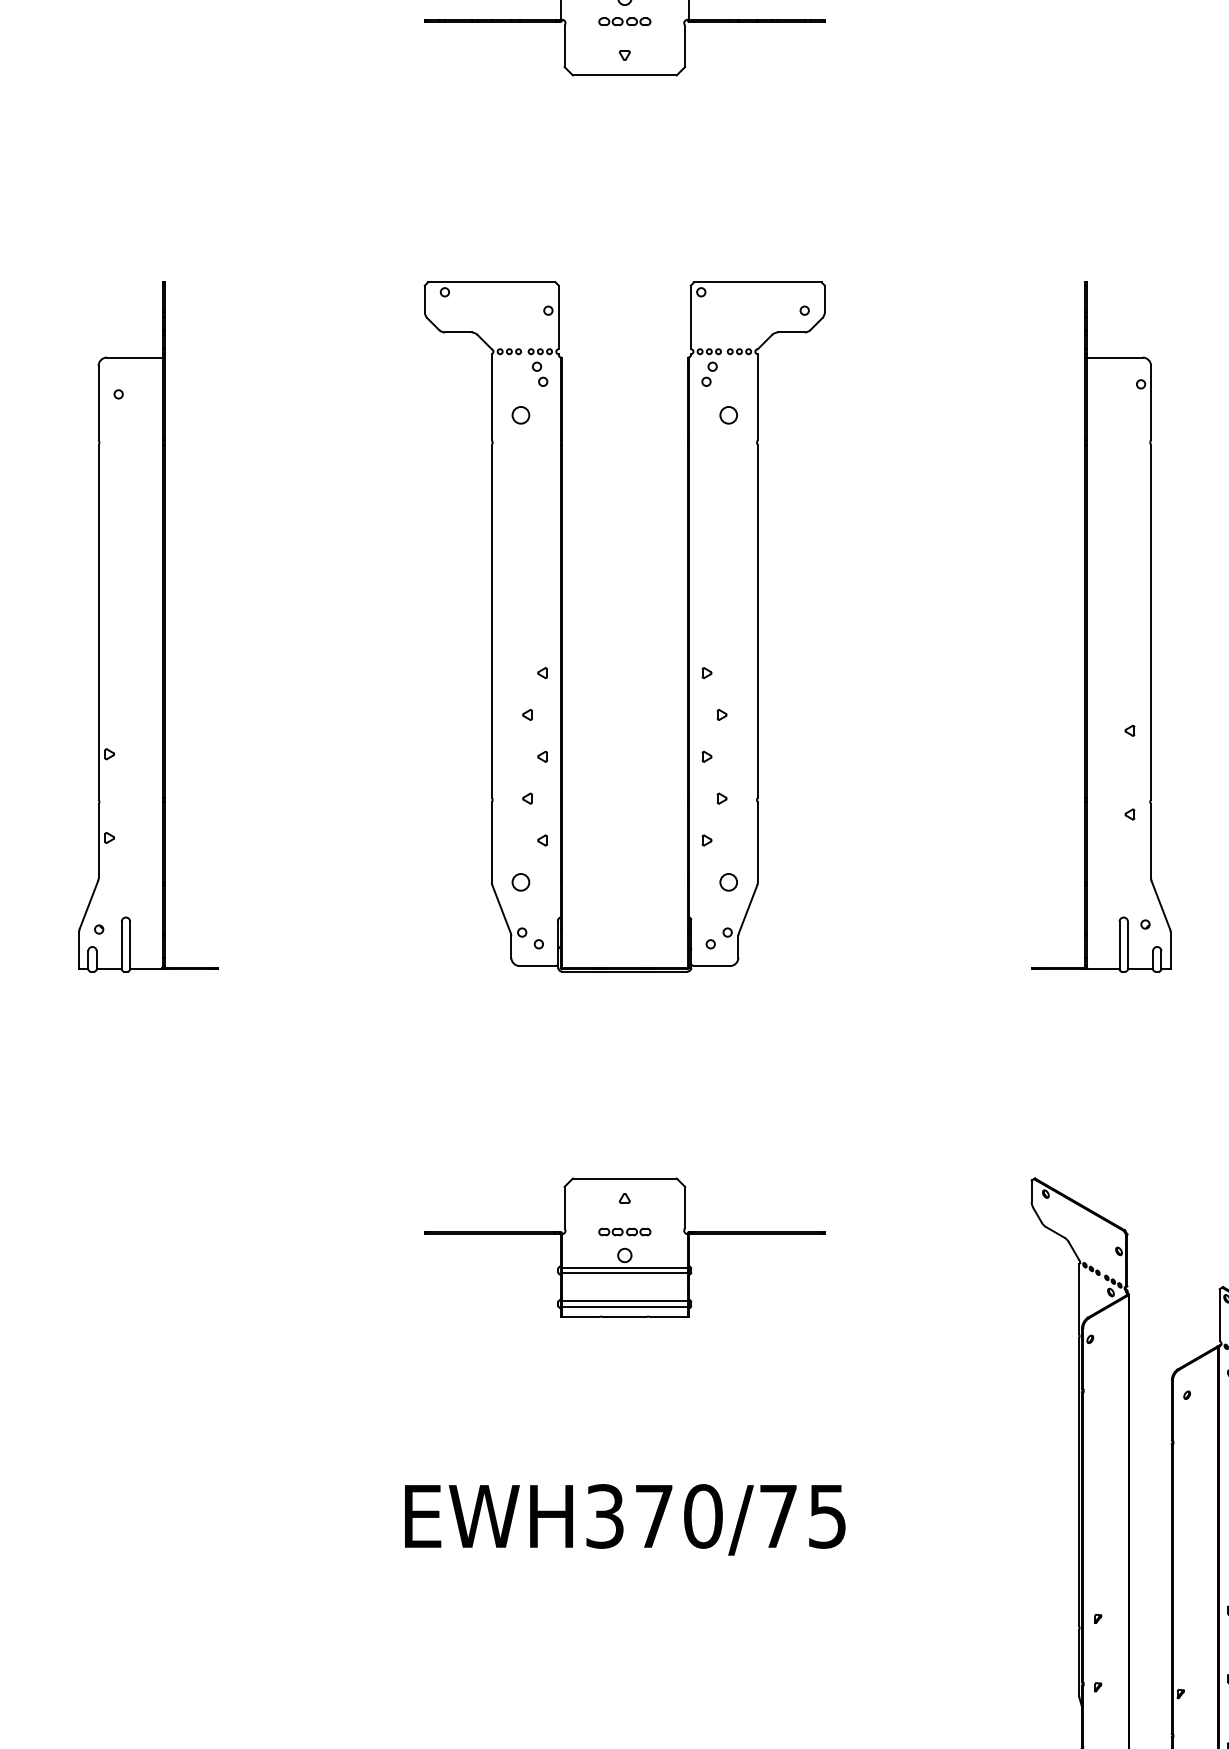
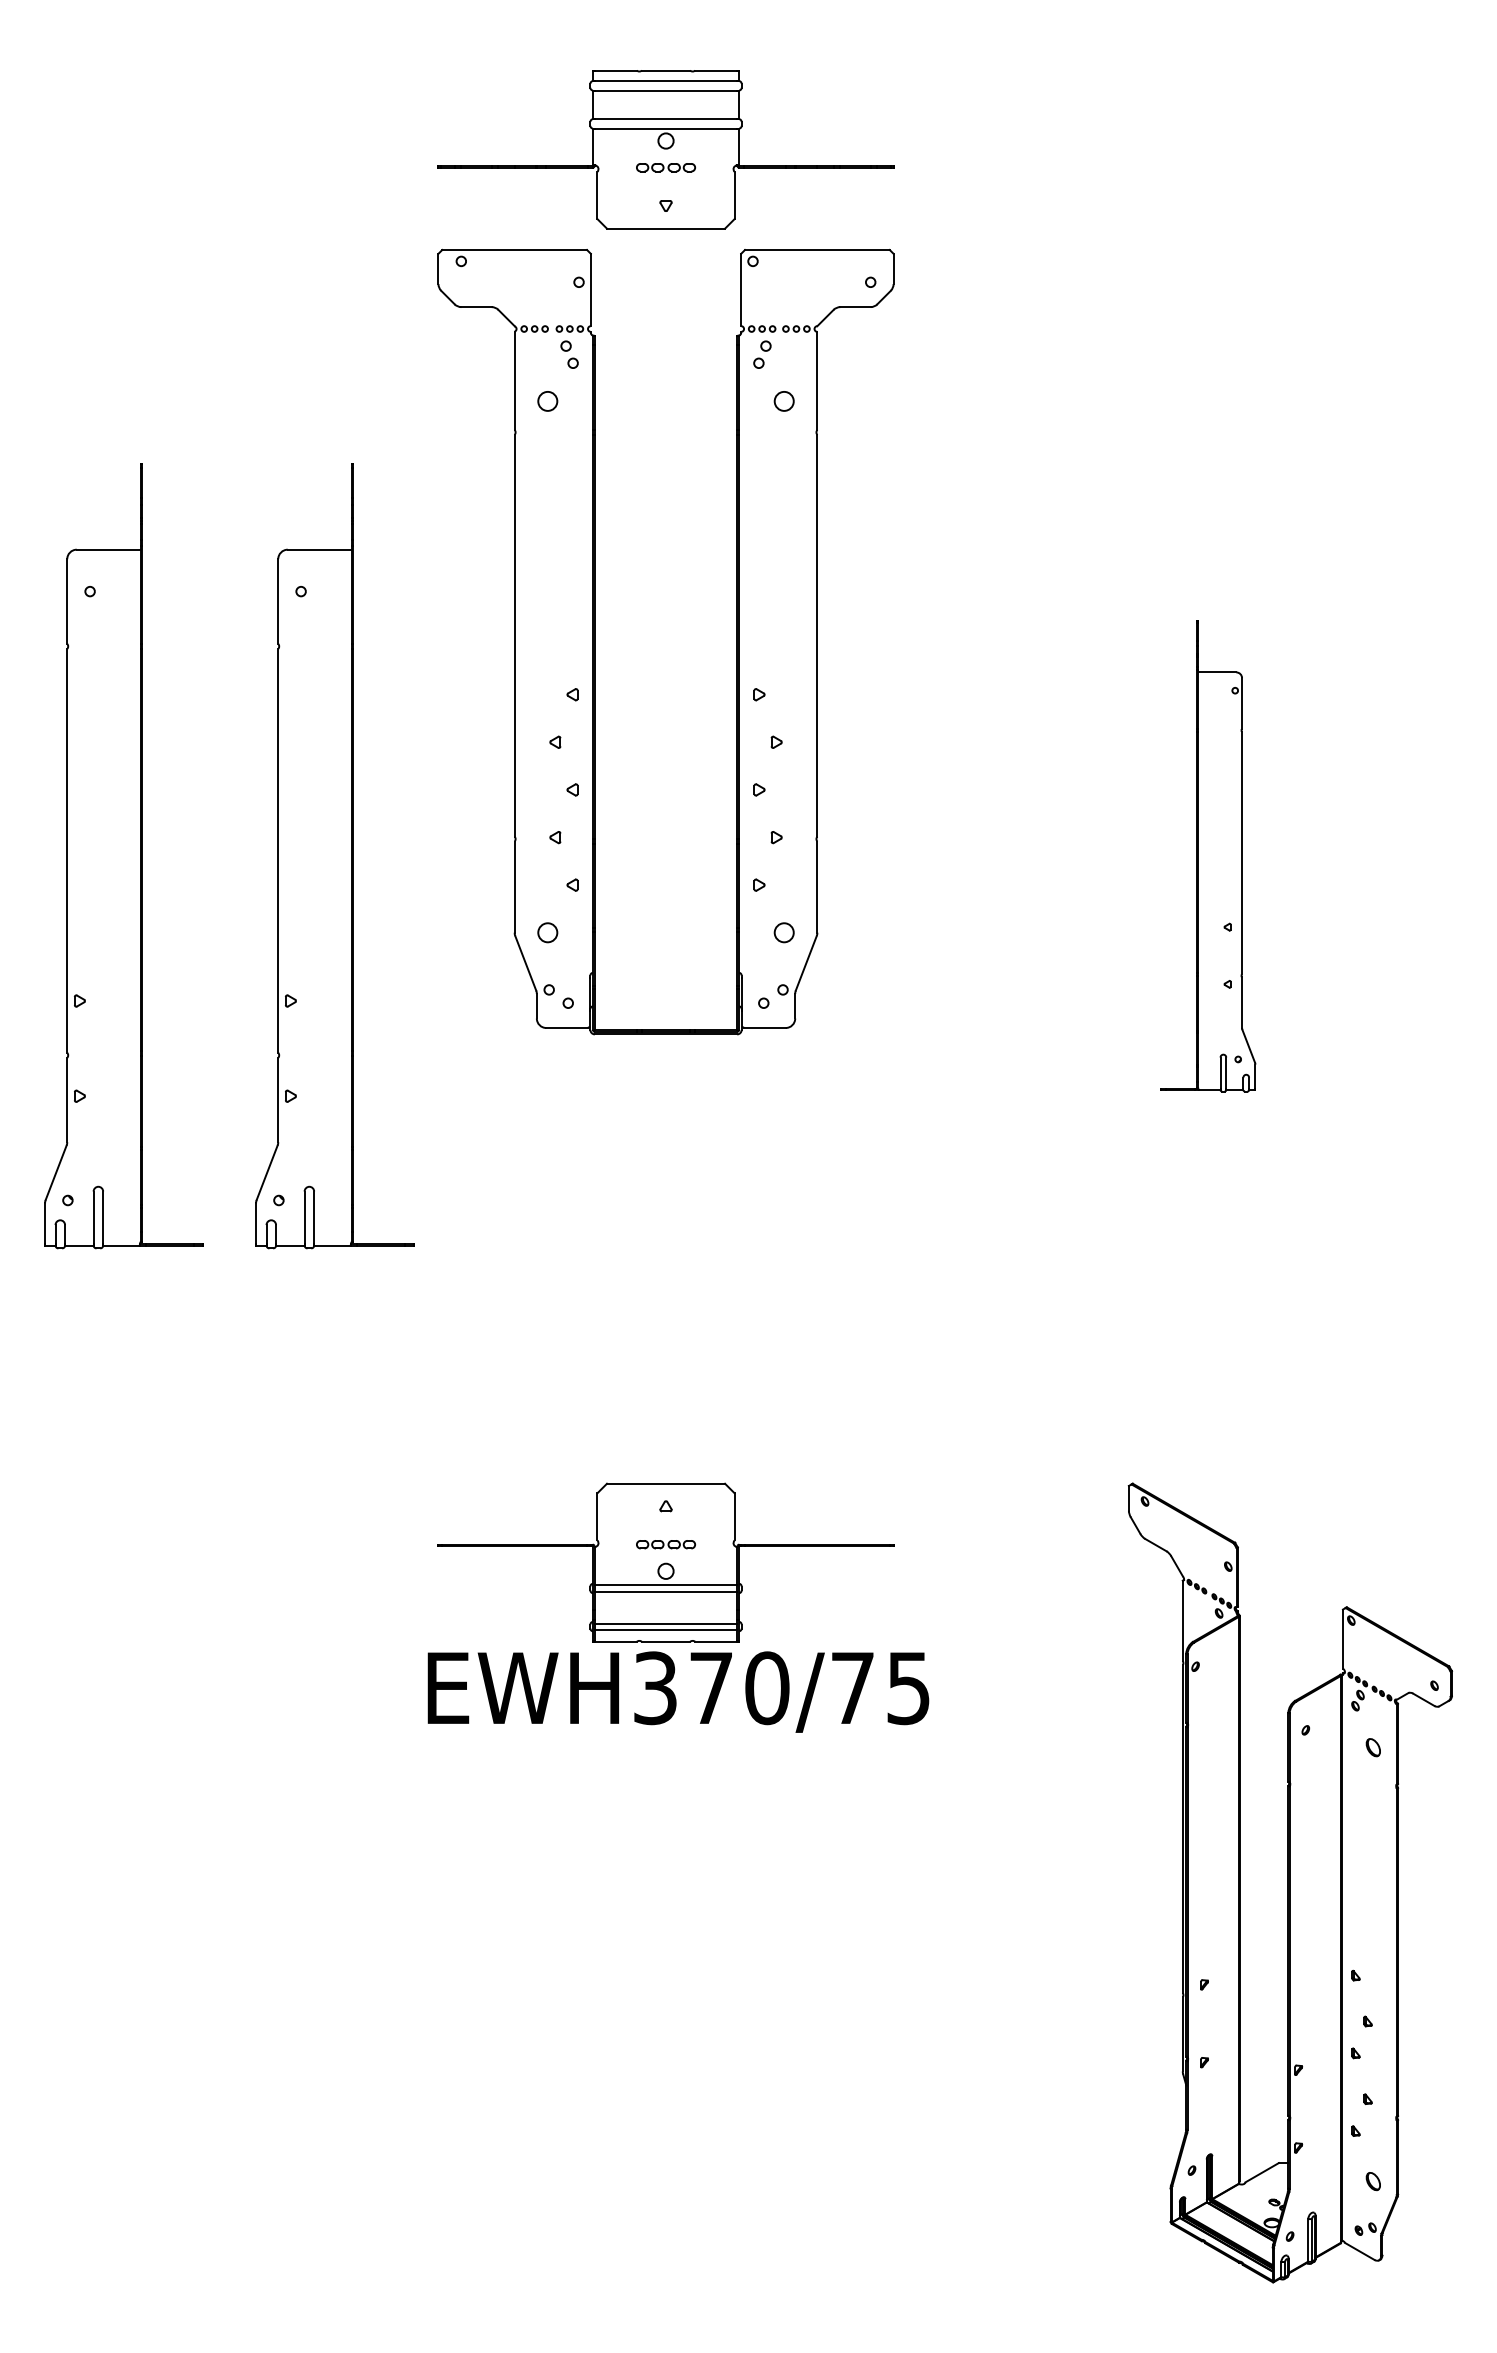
part: (562, 626) -> (595, 641), moved
part: (333, 627) -> (334, 856), added
part: (1100, 627) -> (1207, 856), size x0.6
text: (625, 1519) -> (678, 1691), moved

